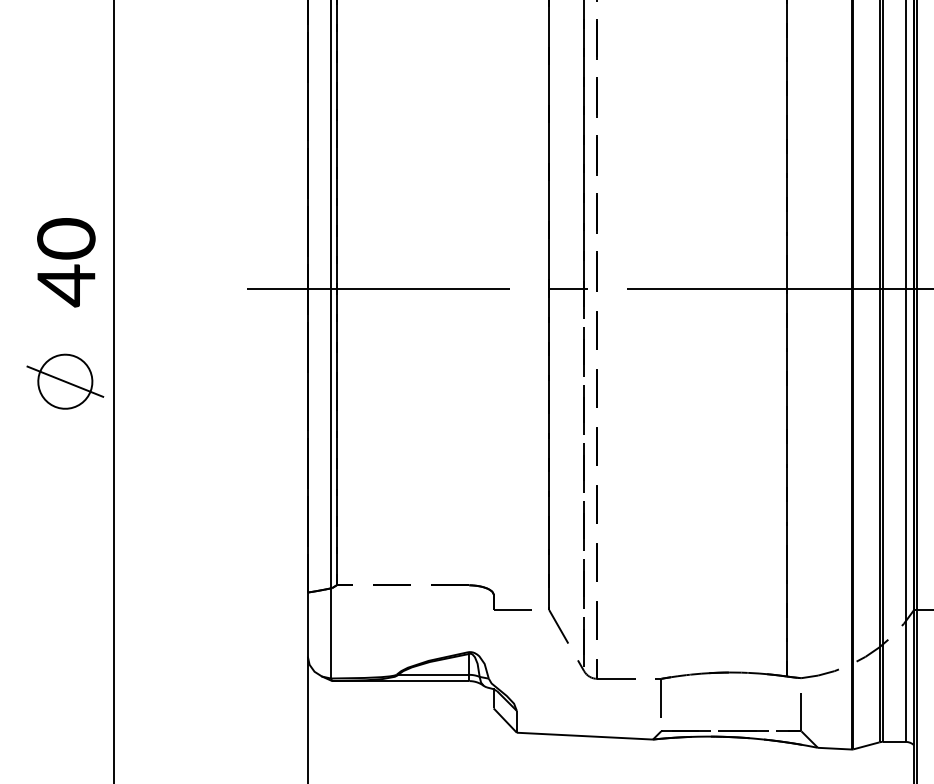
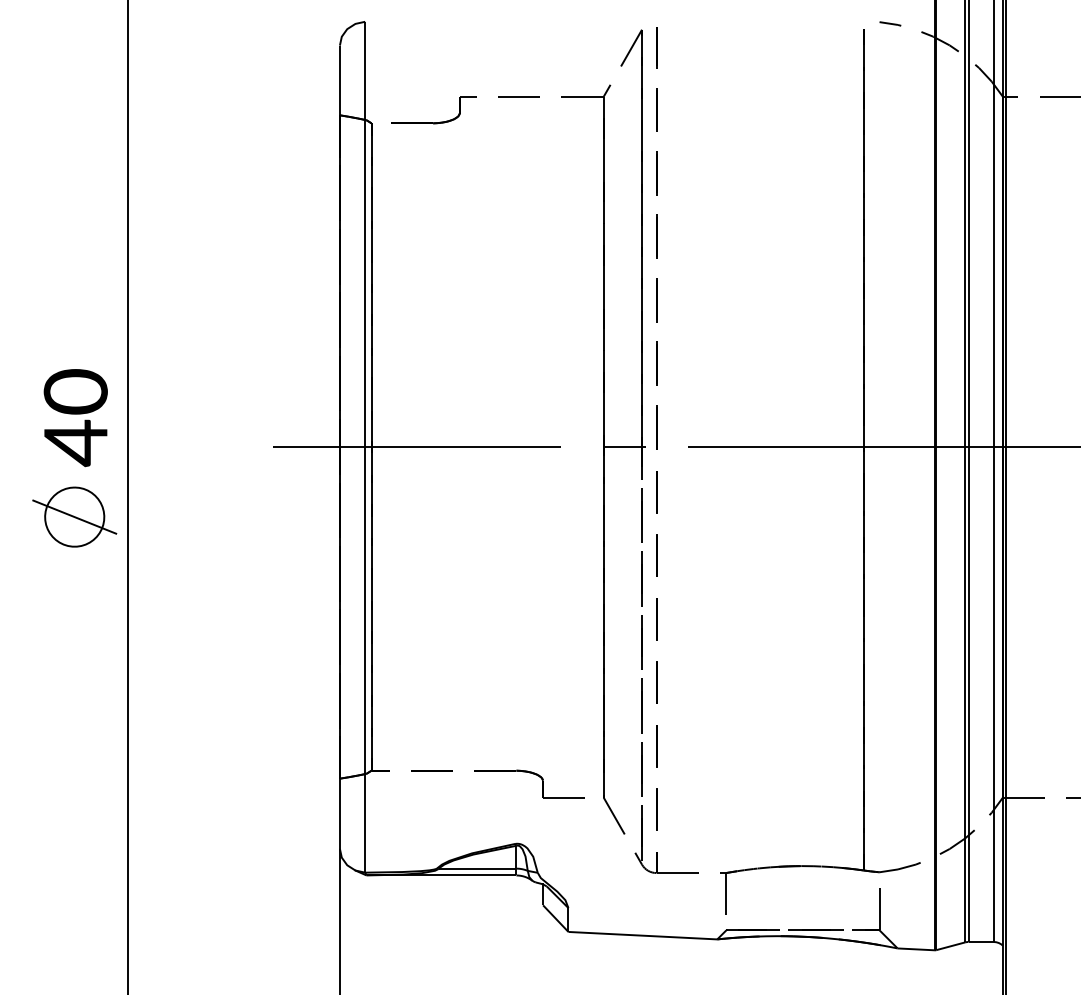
part: (65, 381) -> (74, 516), moved

